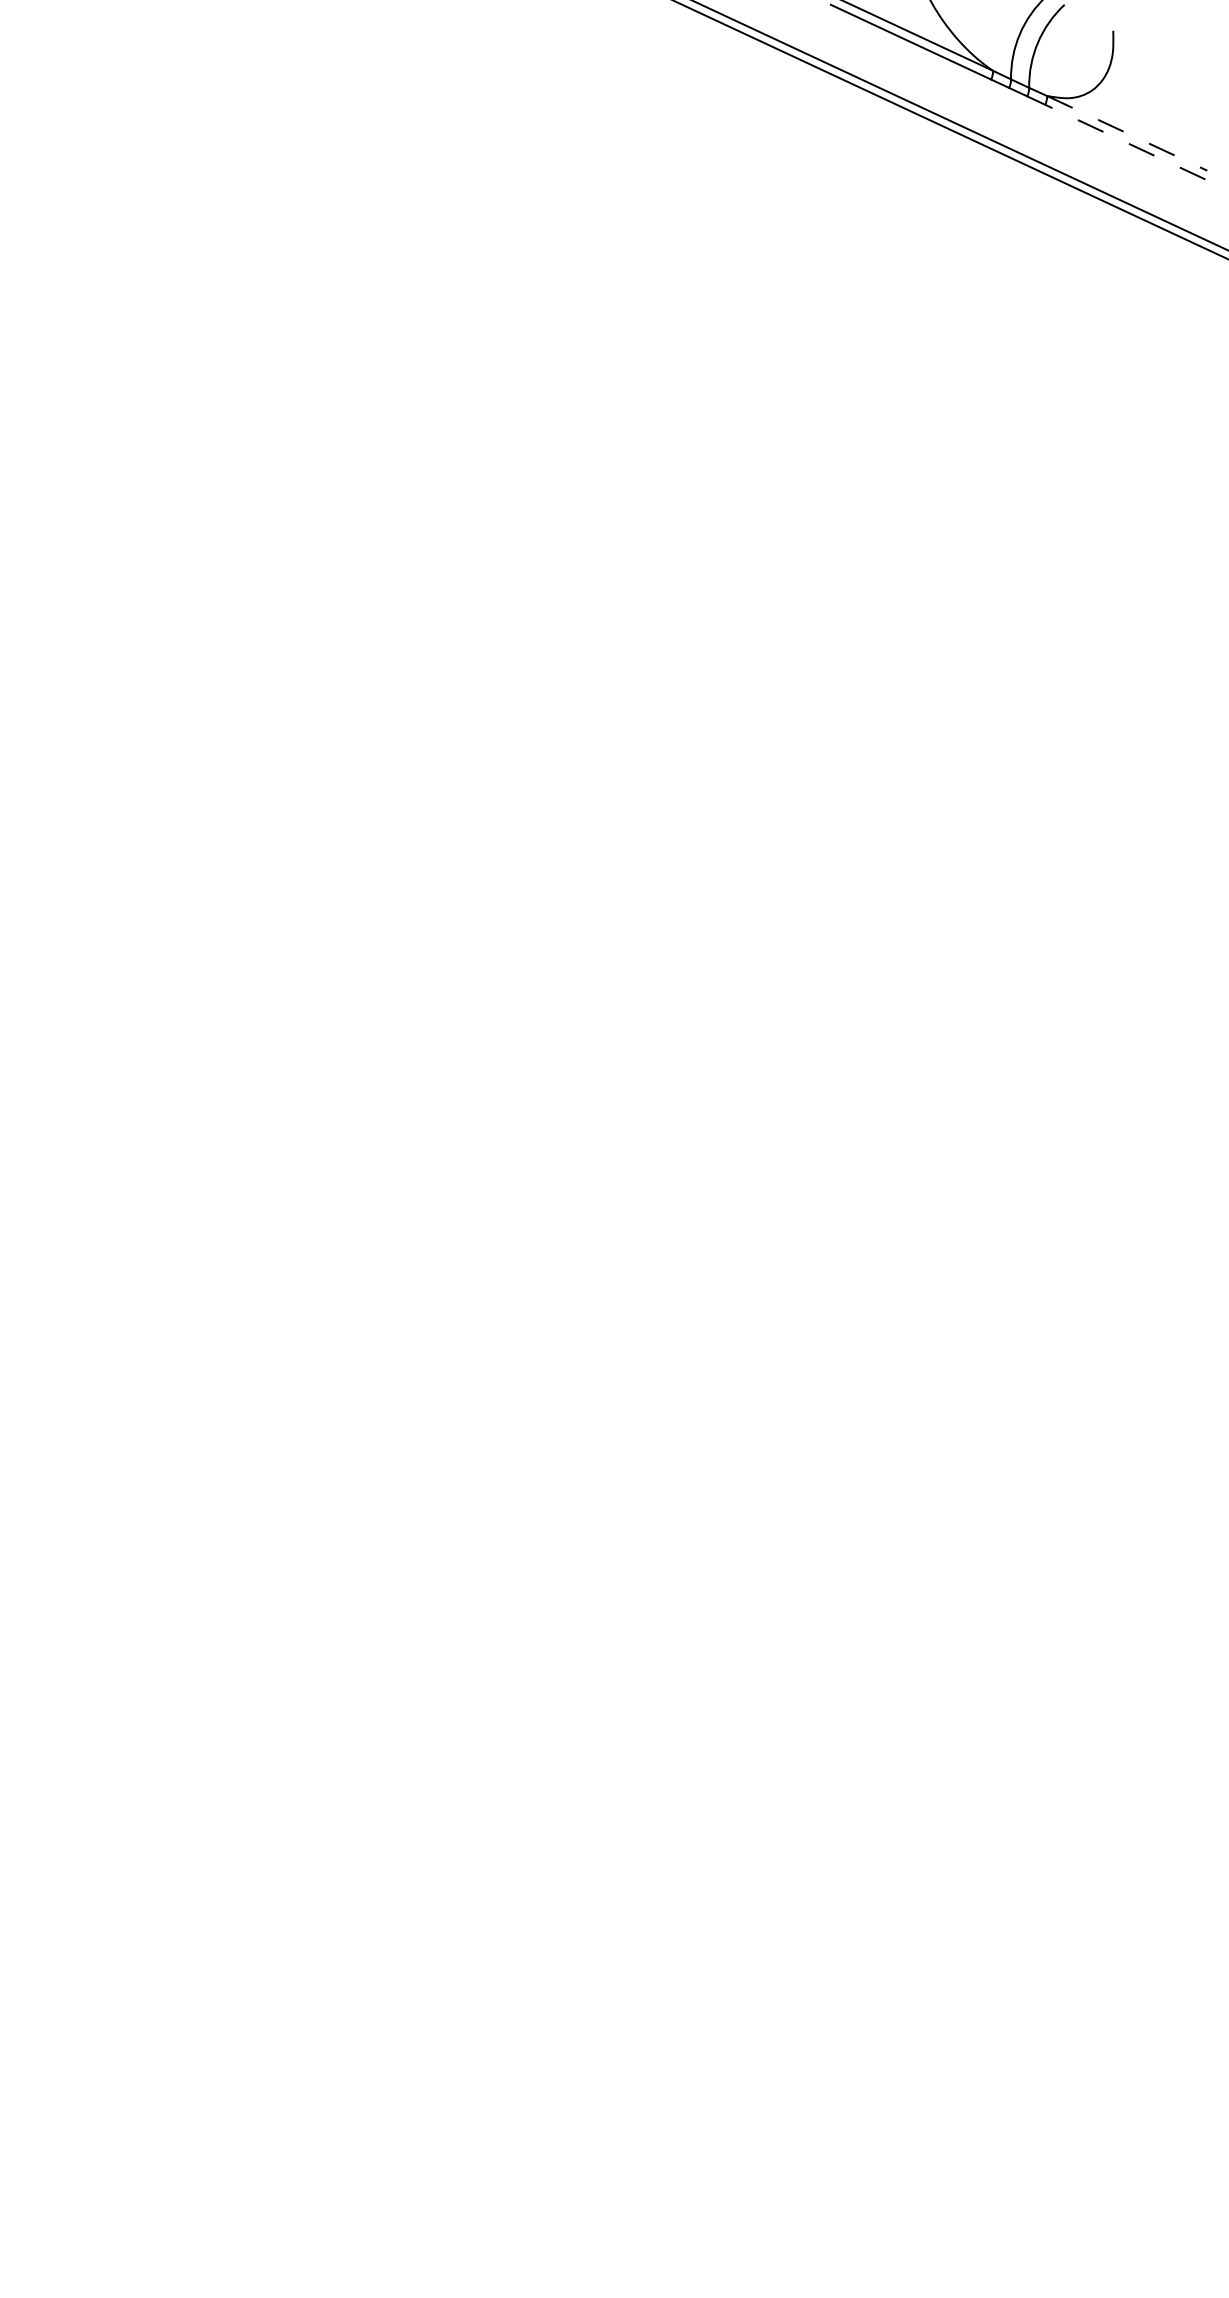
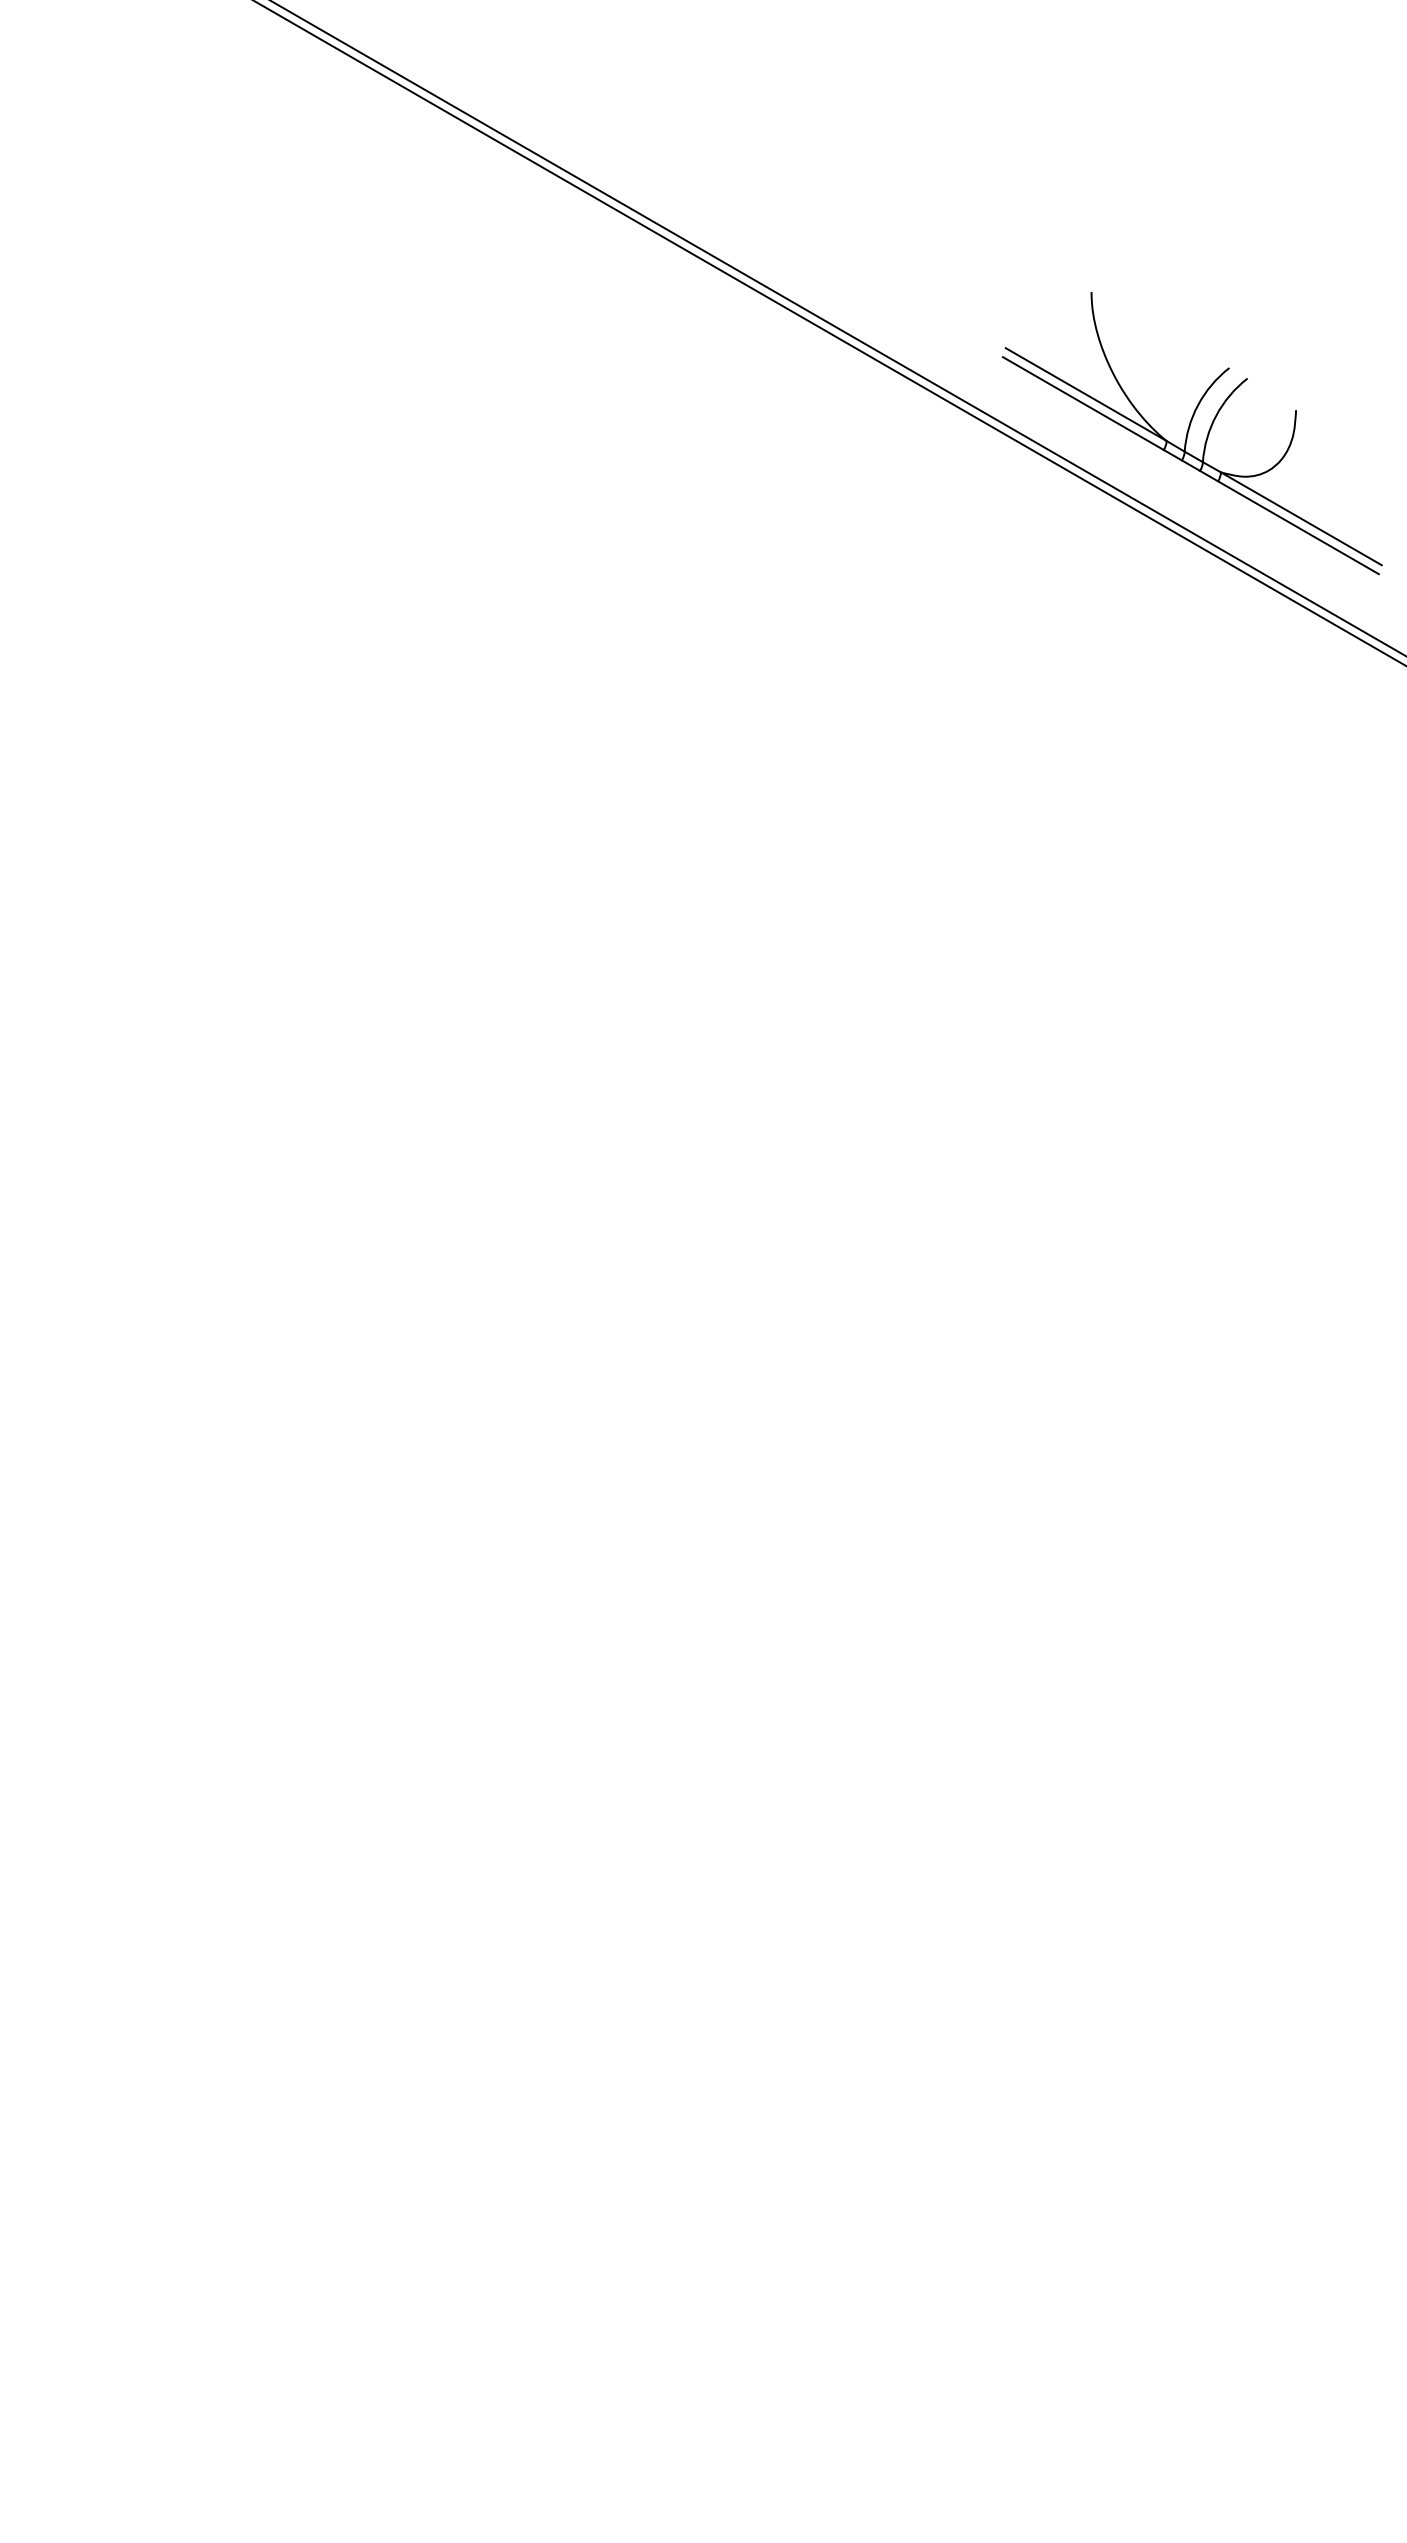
line: (1127, 133) -> (1301, 518), dashed -> solid
line: (1125, 141) -> (1298, 527), dashed -> solid

